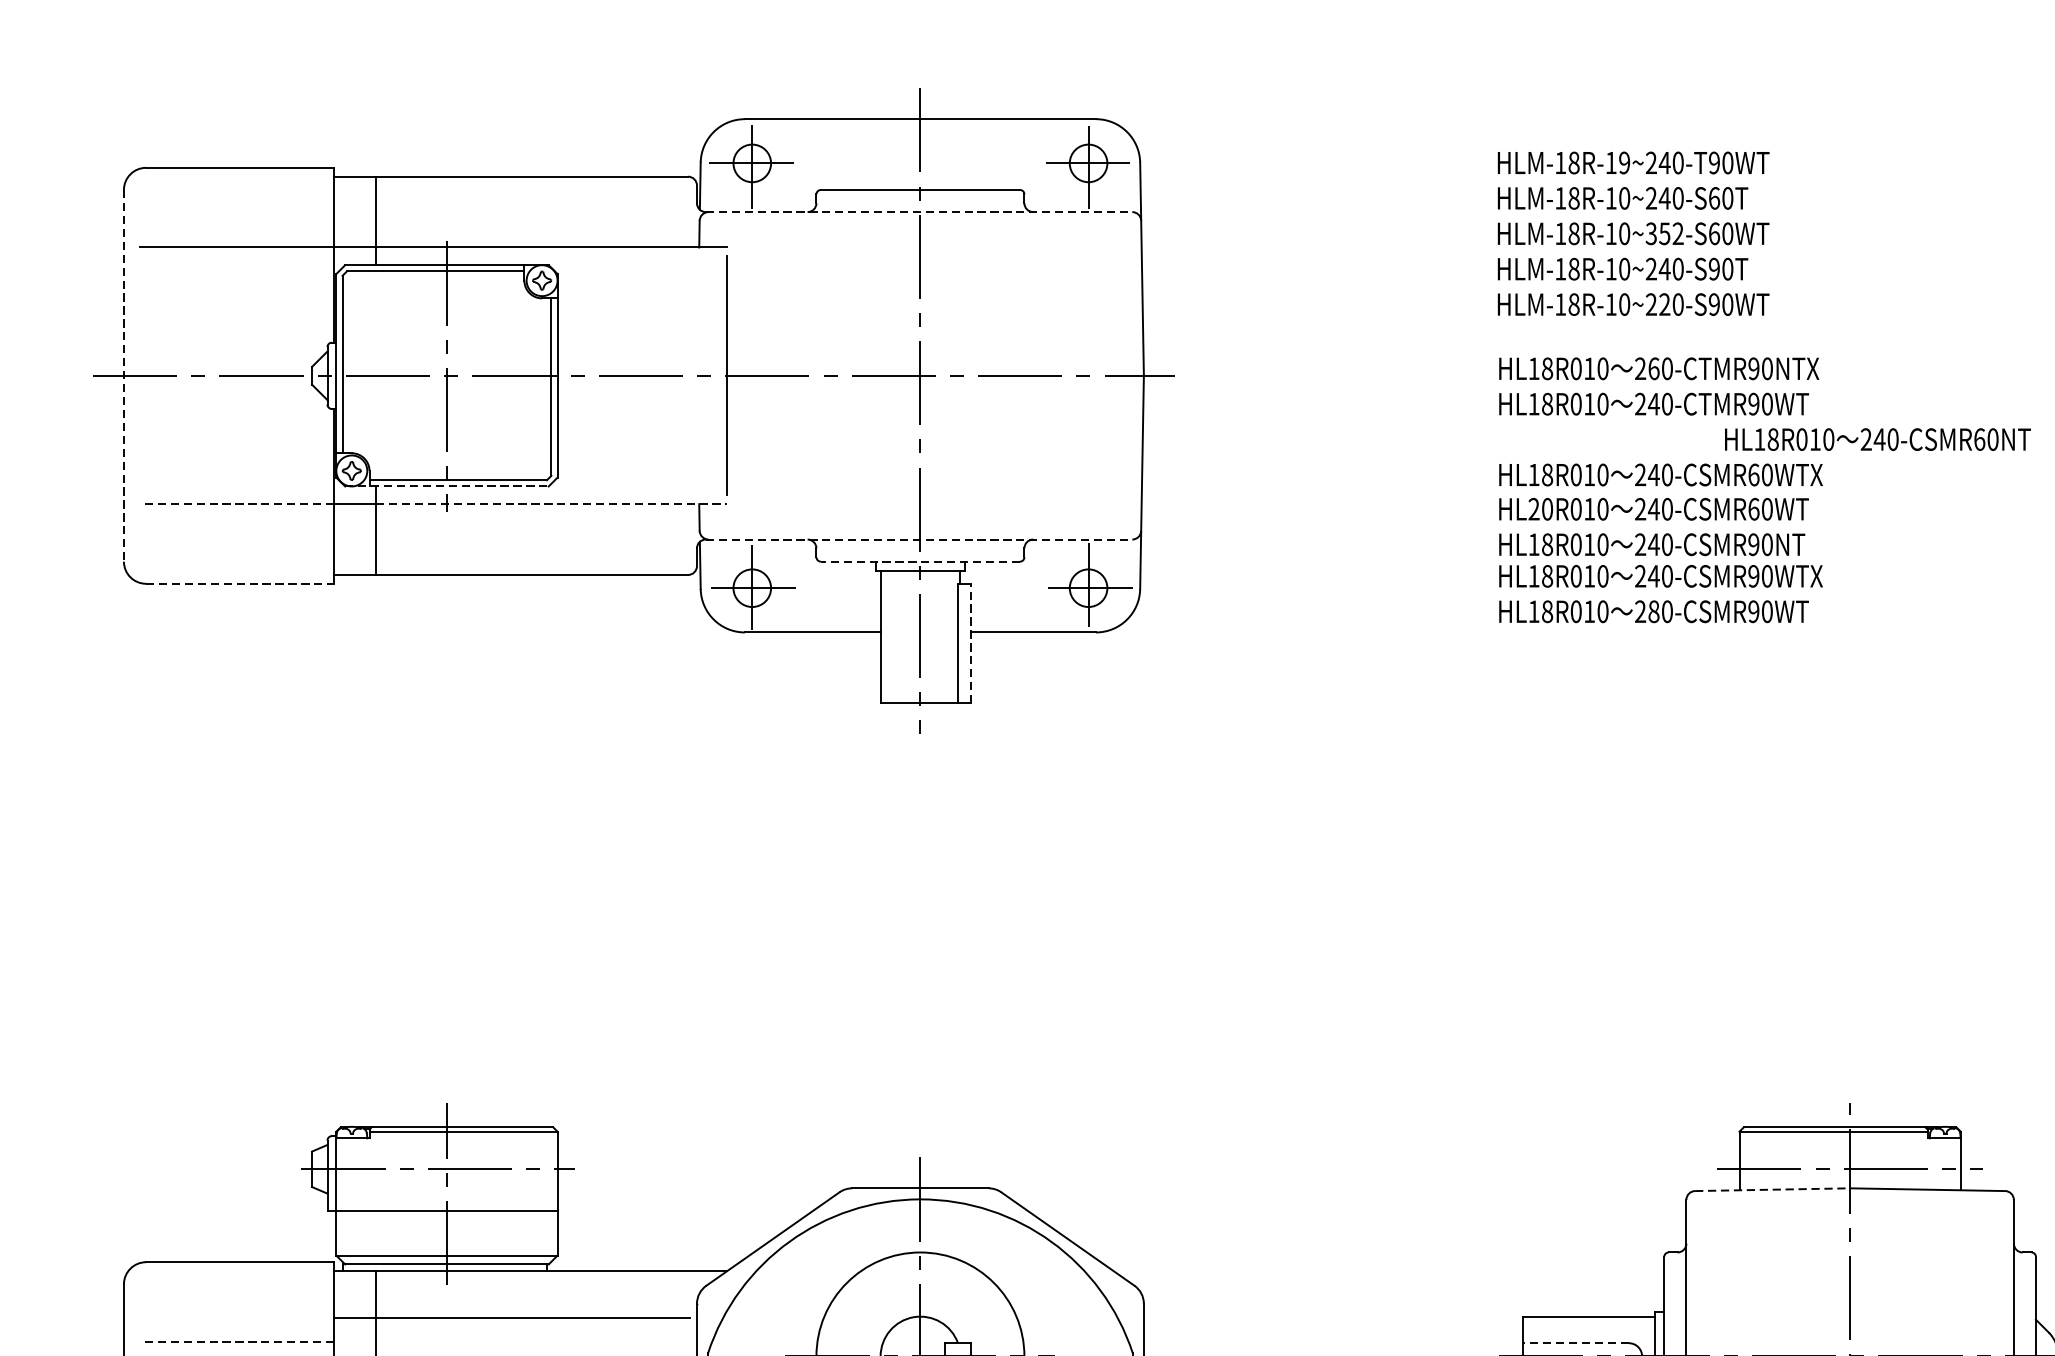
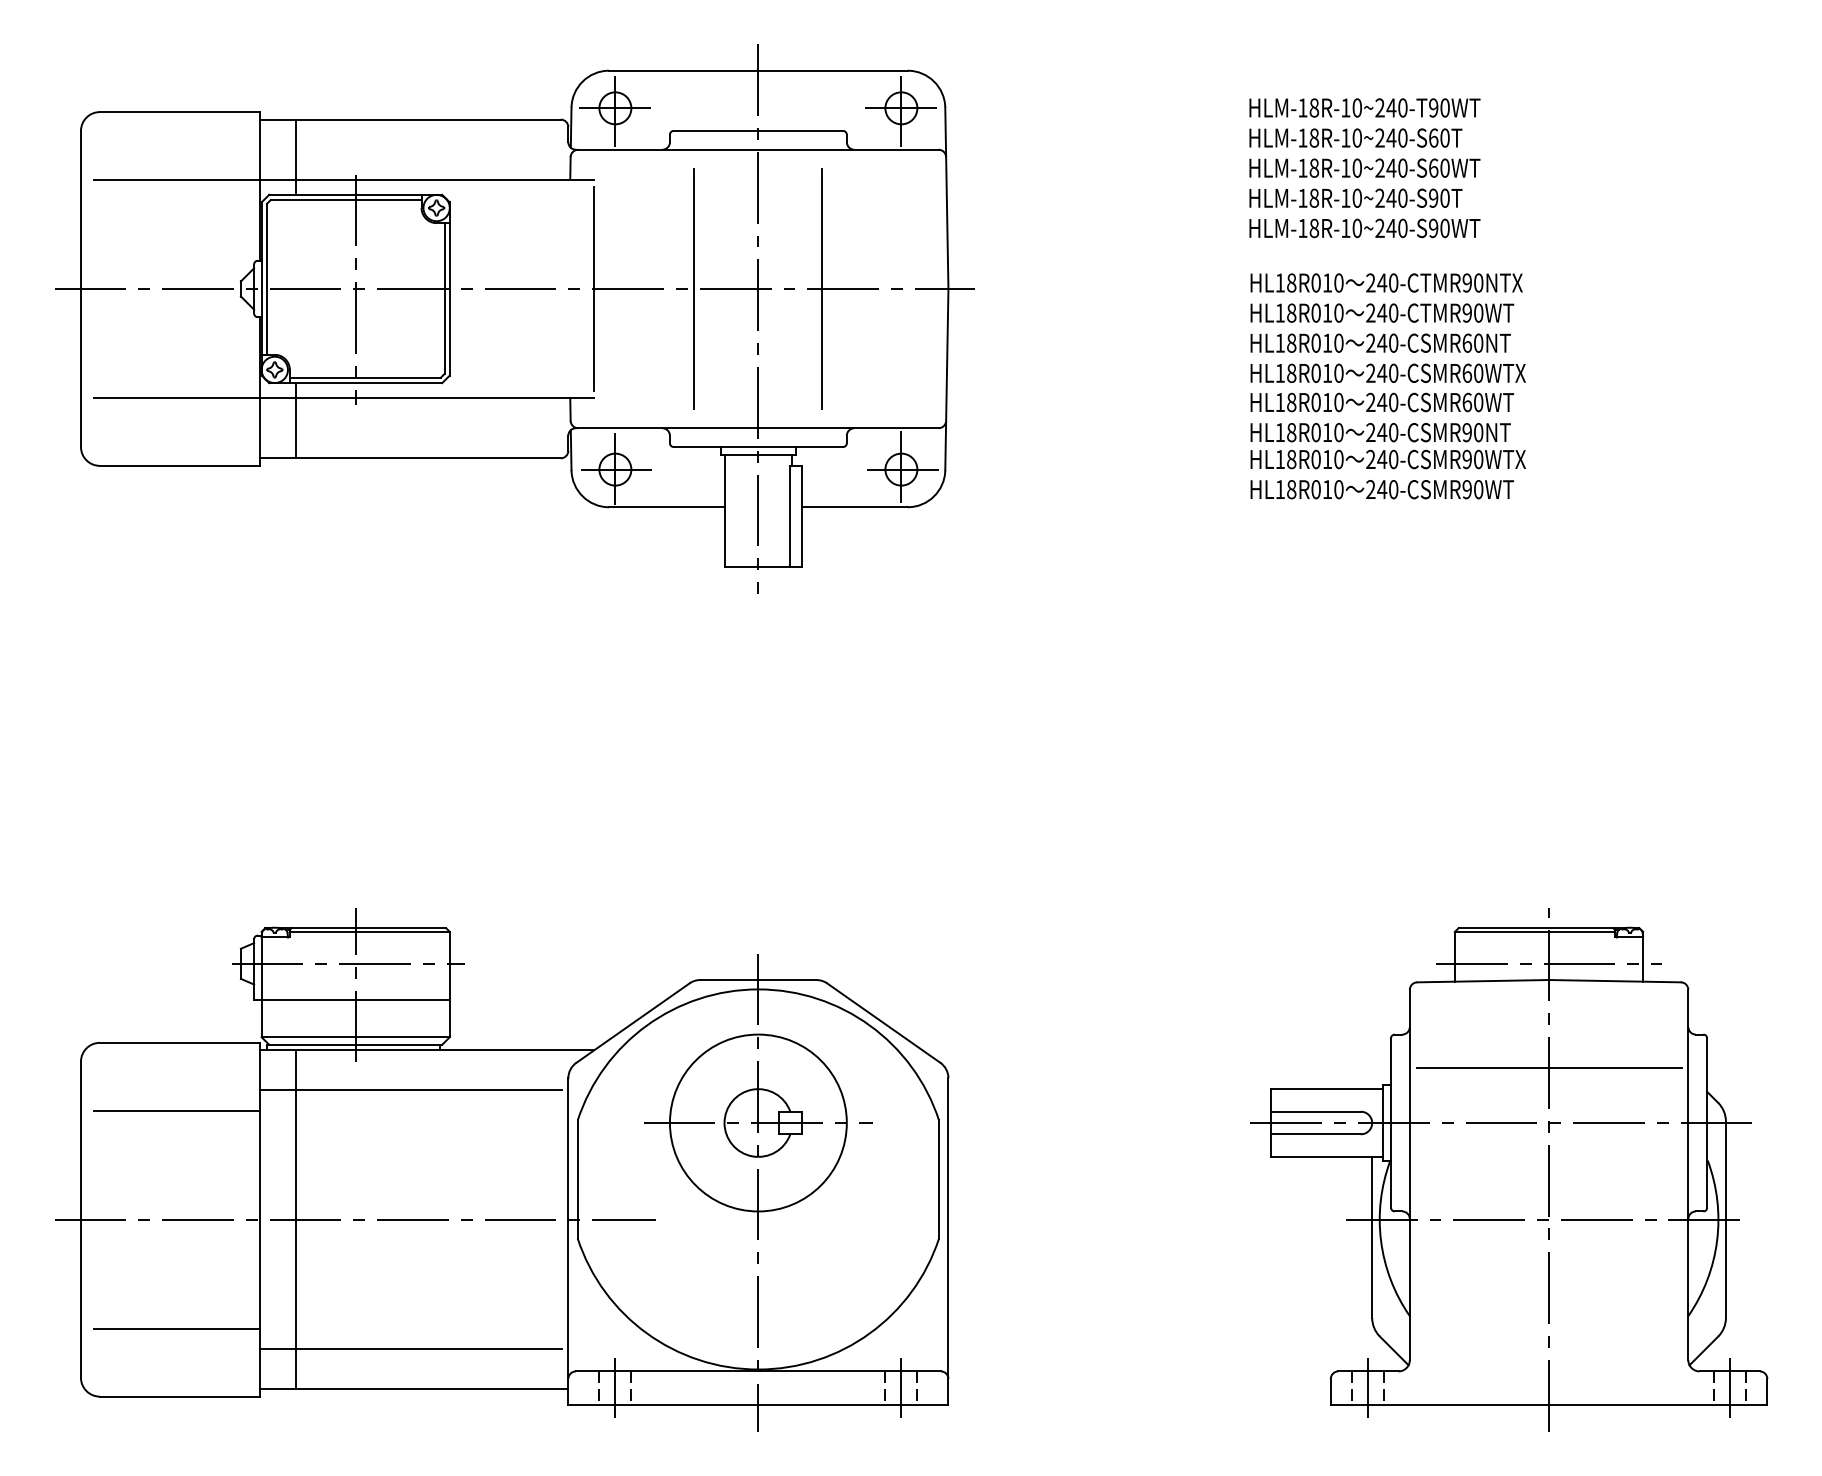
text: (1623, 162) -> (1356, 107), HLM-18R-19~240-T90WT -> HLM-18R-10~240-T90WT
line: (919, 211) -> (757, 149), dashed -> solid
text: (1664, 232) -> (1391, 167), HLM-18R-10~352-S60WT -> HLM-18R-10~240-S60WT
text: (1664, 303) -> (1391, 227), HLM-18R-10~220-S90WT -> HLM-18R-10~240-S90WT
text: (1654, 368) -> (1382, 282), 260-CTMR90NTX -> 240-CTMR90NTX
line: (845, 375) -> (694, 288), added
line: (995, 375) -> (822, 288), added
line: (123, 376) -> (80, 289), dashed -> solid
text: (1877, 438) -> (1380, 342), moved
line: (446, 486) -> (355, 383), dashed -> solid
line: (237, 504) -> (177, 398), dashed -> solid
line: (552, 504) -> (445, 398), dashed -> solid
text: (1540, 508) -> (1285, 401), HL20R010 -> HL18R010
line: (919, 539) -> (757, 428), dashed -> solid
line: (920, 562) -> (758, 447), dashed -> solid
line: (239, 583) -> (179, 465), dashed -> solid
text: (1654, 611) -> (1382, 489), 280-CSMR90WT -> 240-CSMR90WT
line: (971, 643) -> (801, 516), dashed -> solid
line: (1773, 1190) -> (1483, 981), dashed -> solid
line: (1850, 1292) -> (1549, 1068), added
line: (237, 1341) -> (177, 1110), dashed -> solid
line: (1575, 1342) -> (1315, 1111), dashed -> solid

